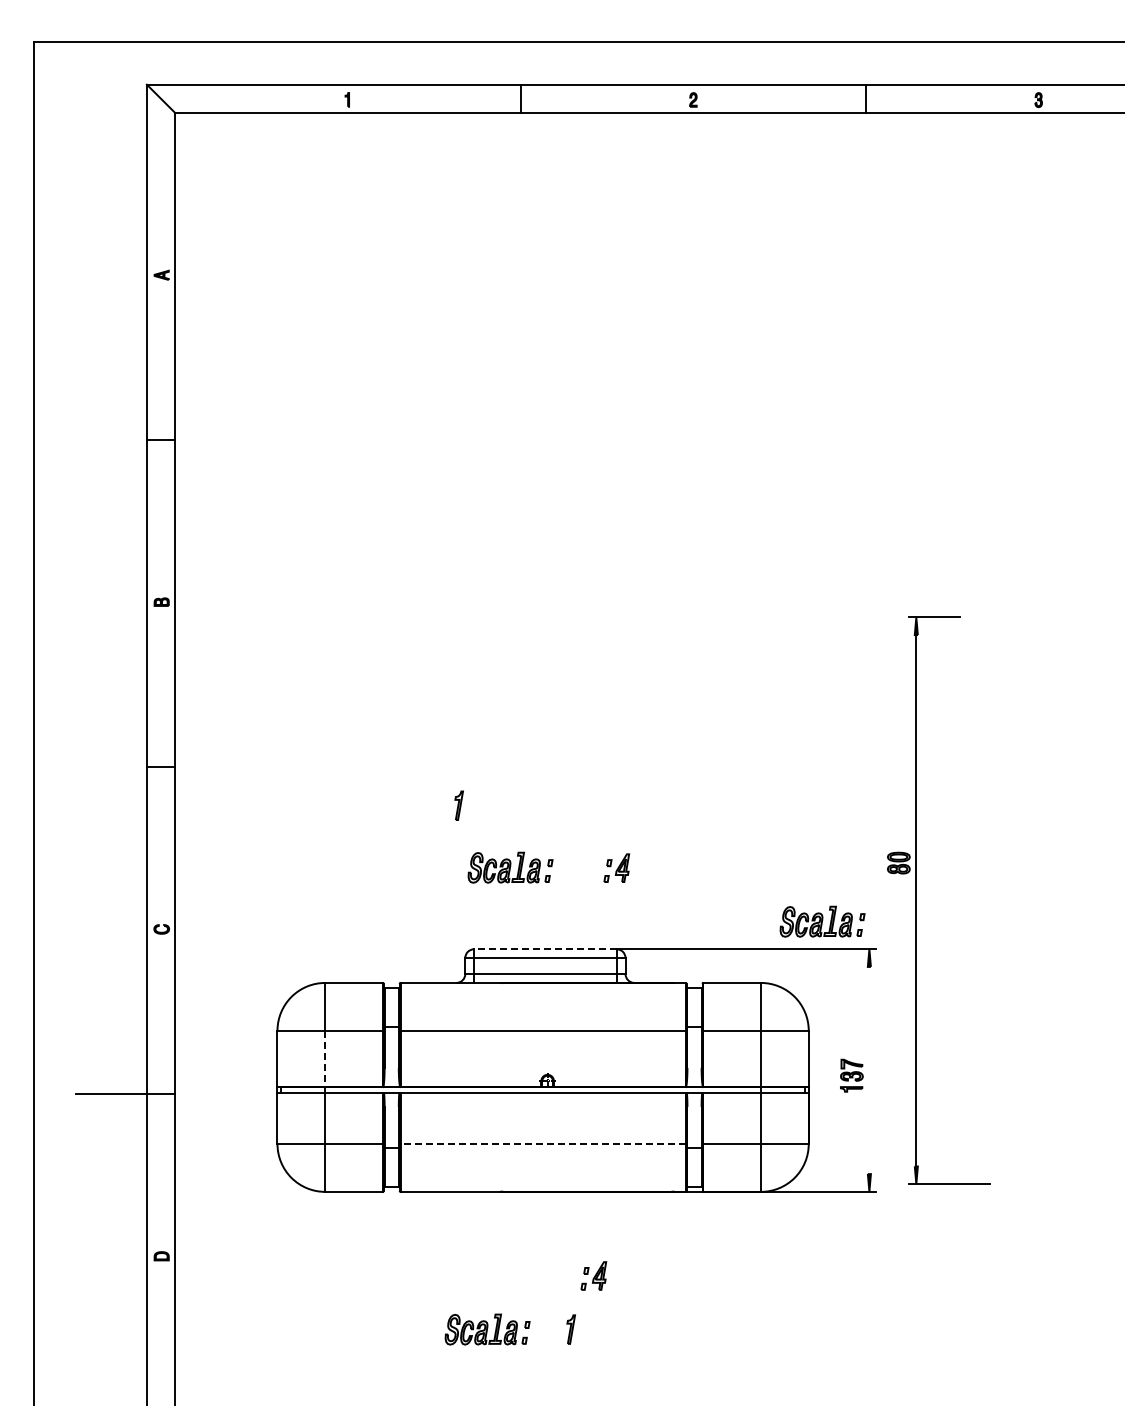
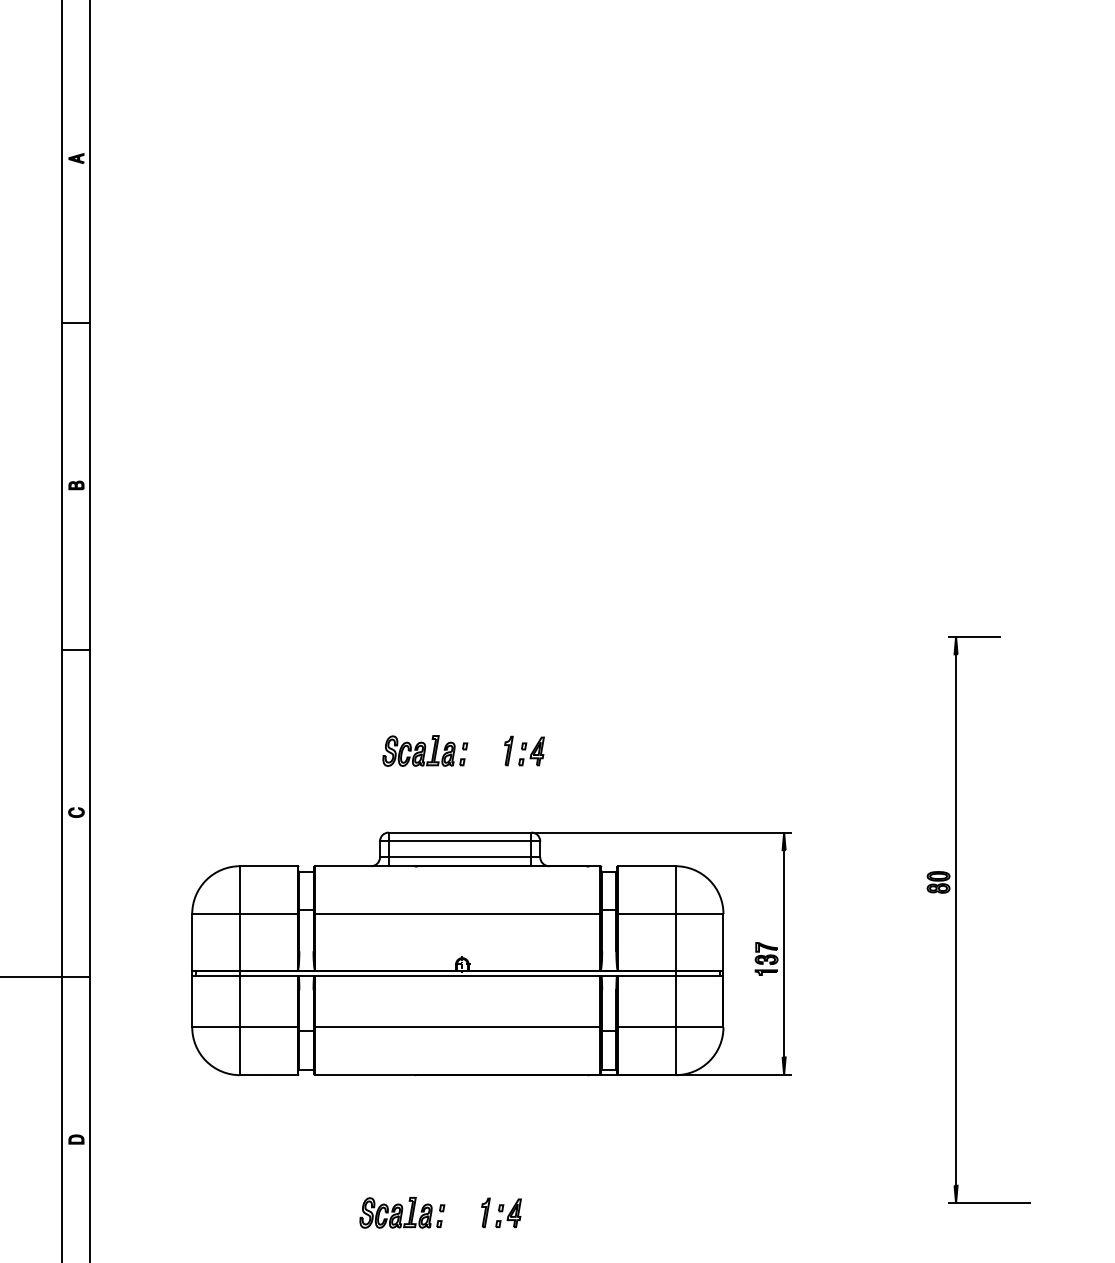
part: (458, 805) -> (508, 750), moved
part: (916, 900) -> (956, 919), moved
part: (822, 921) -> (737, 804), removed
line: (544, 949) -> (459, 832), dashed -> solid
line: (325, 1059) -> (240, 942), dashed -> solid
line: (869, 1070) -> (784, 953), added
line: (543, 1144) -> (458, 1027), dashed -> solid
part: (593, 1275) -> (508, 1212), moved

